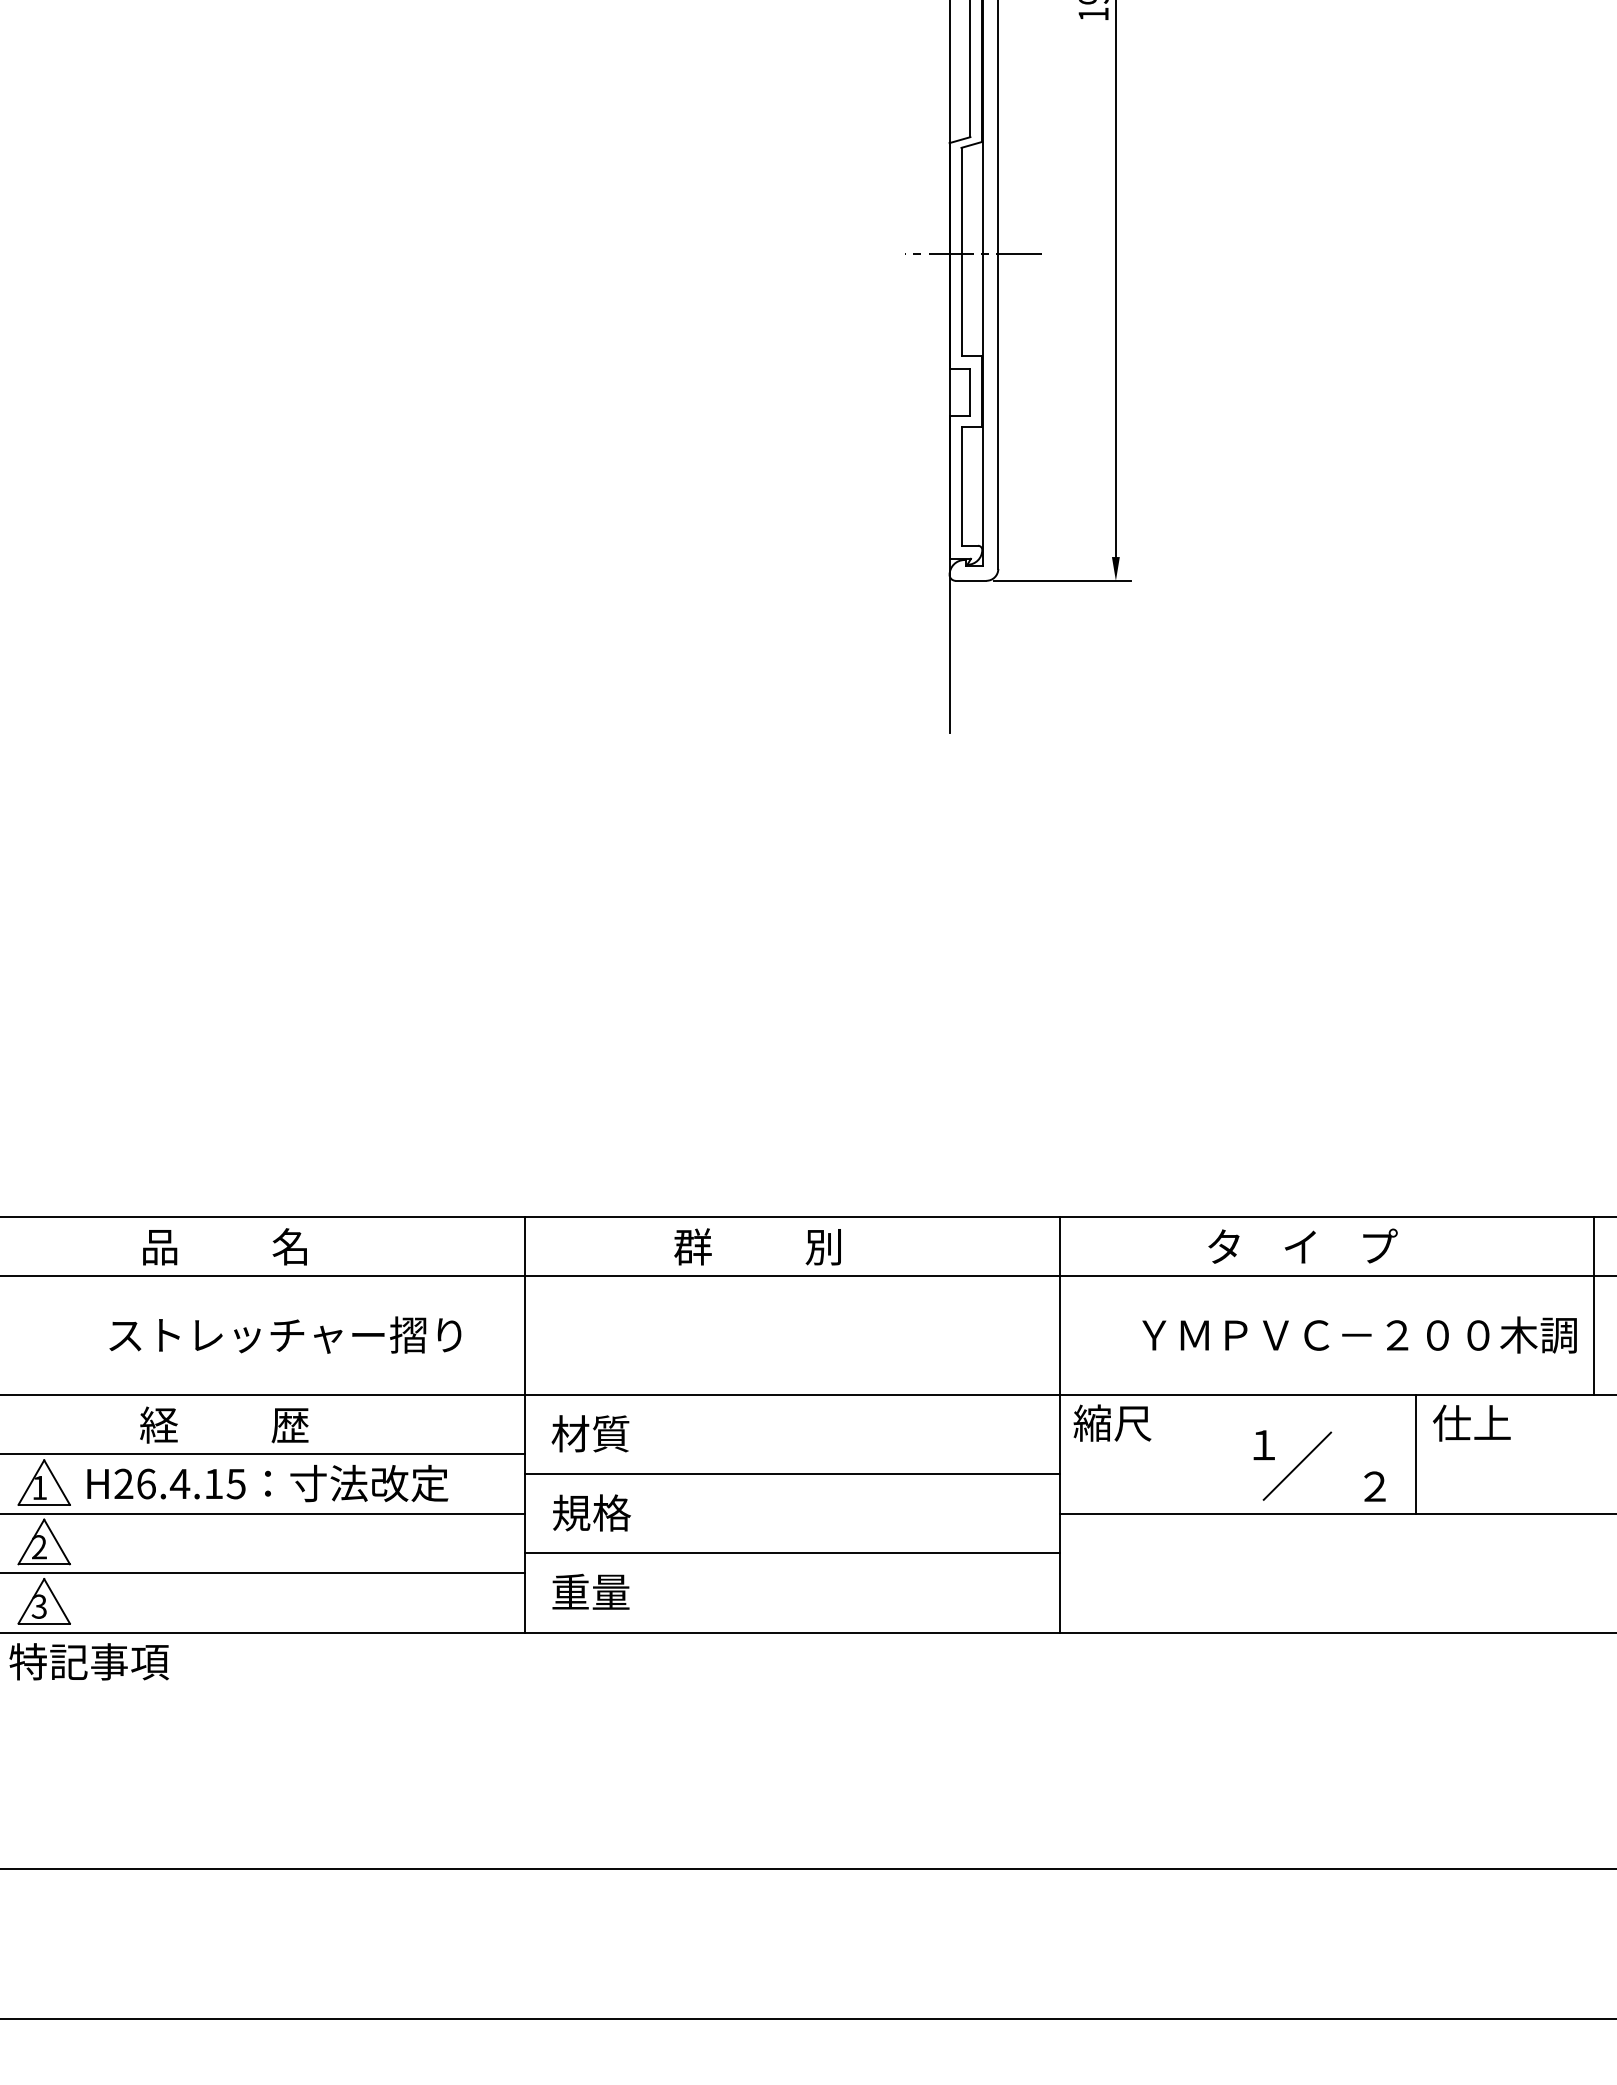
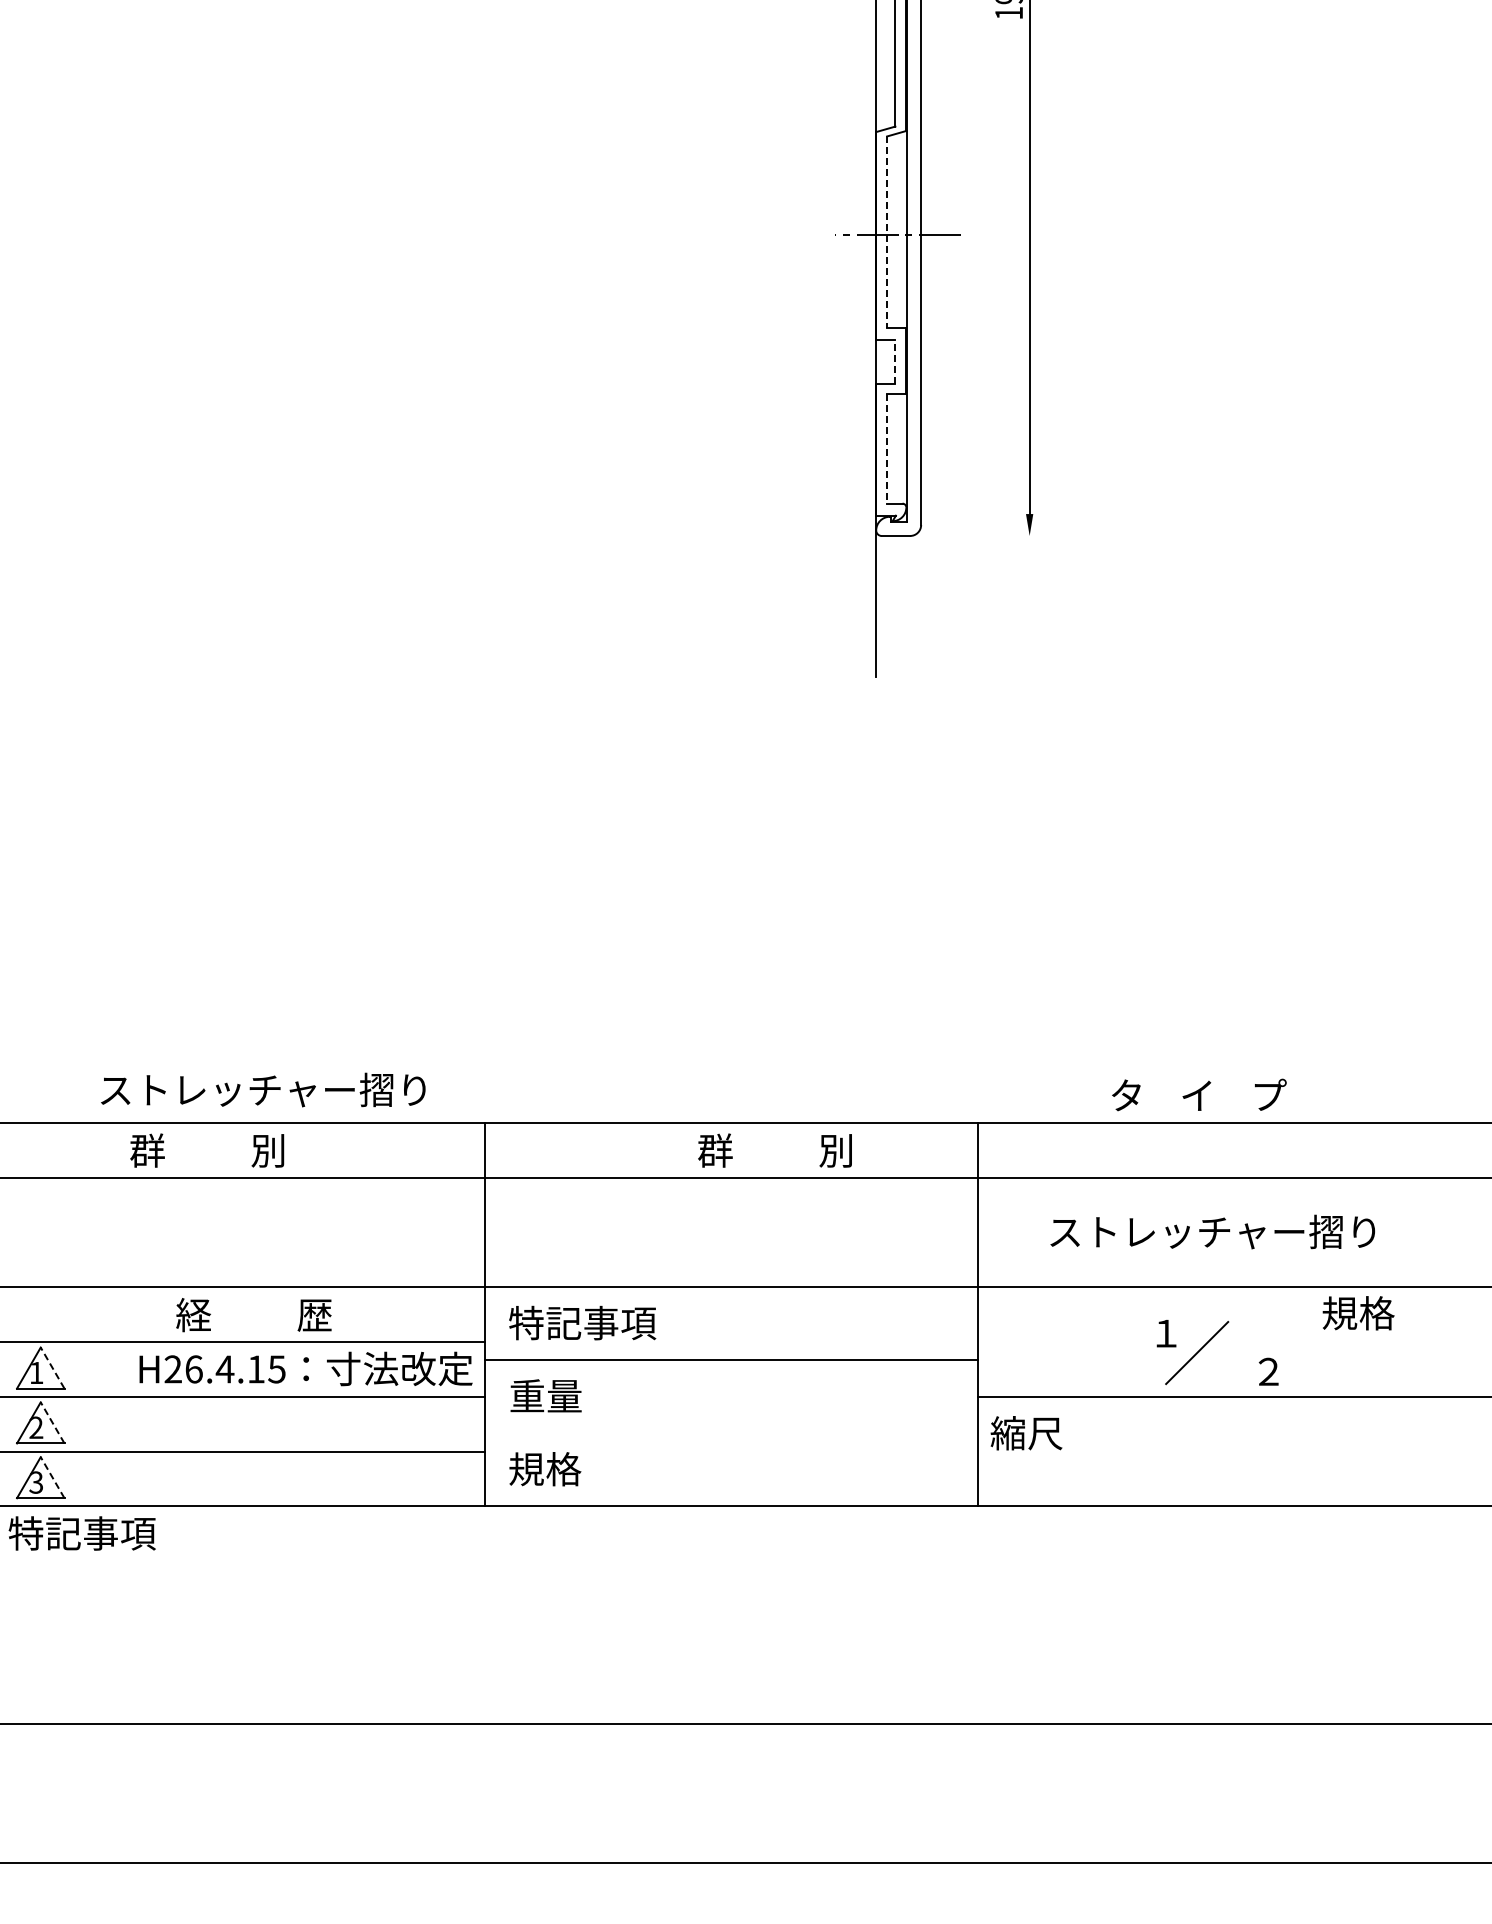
line: (961, 251) -> (887, 232), solid -> dashed
line: (970, 392) -> (895, 362), solid -> dashed
line: (961, 486) -> (887, 448), solid -> dashed
line: (1062, 580) -> (980, 535), removed
text: (1303, 1245) -> (1199, 1094), moved
text: (224, 1246) -> (207, 1150), 品          名 -> 群          別
text: (757, 1246) -> (774, 1150), moved
line: (1594, 1305) -> (1471, 1204), removed
text: (285, 1334) -> (263, 1089), moved
text: (1357, 1334) -> (1252, 1231), ＹＭＰＶＣ－２００木調 -> ストレッチャー摺り
text: (1112, 1423) -> (1026, 1433), moved
text: (1472, 1423) -> (1358, 1313), 仕上 -> 規格
text: (223, 1425) -> (253, 1315), moved
text: (631, 1433) -> (582, 1322), 材質 -> 特記事項
line: (1415, 1453) -> (1306, 1341), removed
line: (56, 1483) -> (52, 1368), solid -> dashed
text: (267, 1483) -> (305, 1368), moved
text: (592, 1513) -> (546, 1396), 規格 -> 重量
line: (56, 1541) -> (52, 1422), solid -> dashed
line: (791, 1553) -> (730, 1433), removed
text: (591, 1592) -> (545, 1469), 重量 -> 規格
line: (56, 1601) -> (52, 1477), solid -> dashed

